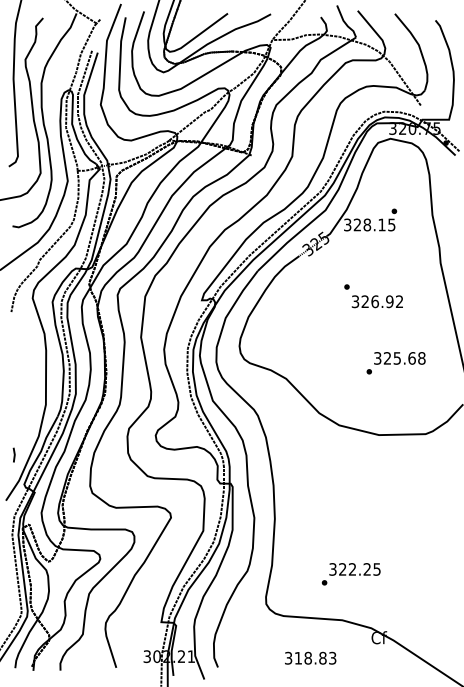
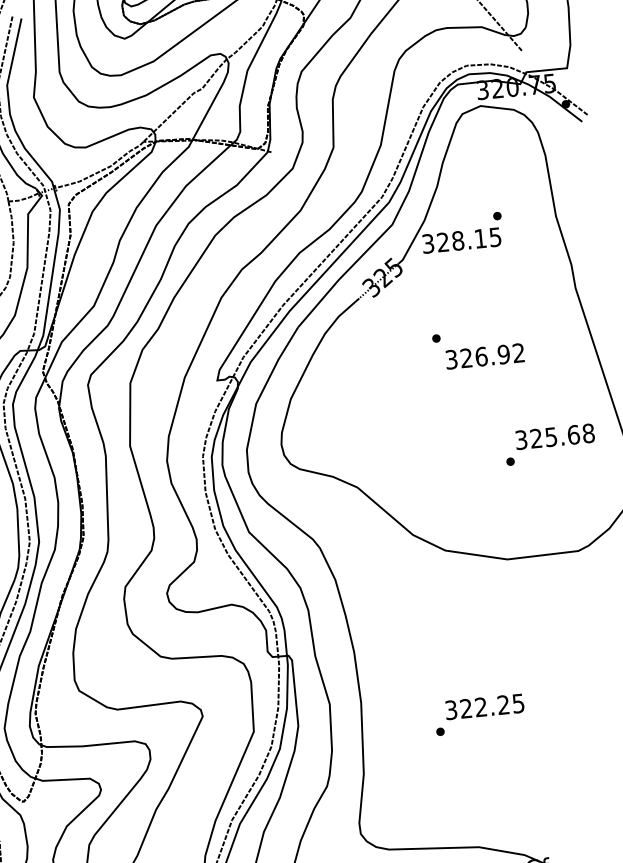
text: (395, 363) -> (549, 445), moved
text: (350, 574) -> (478, 715), moved

